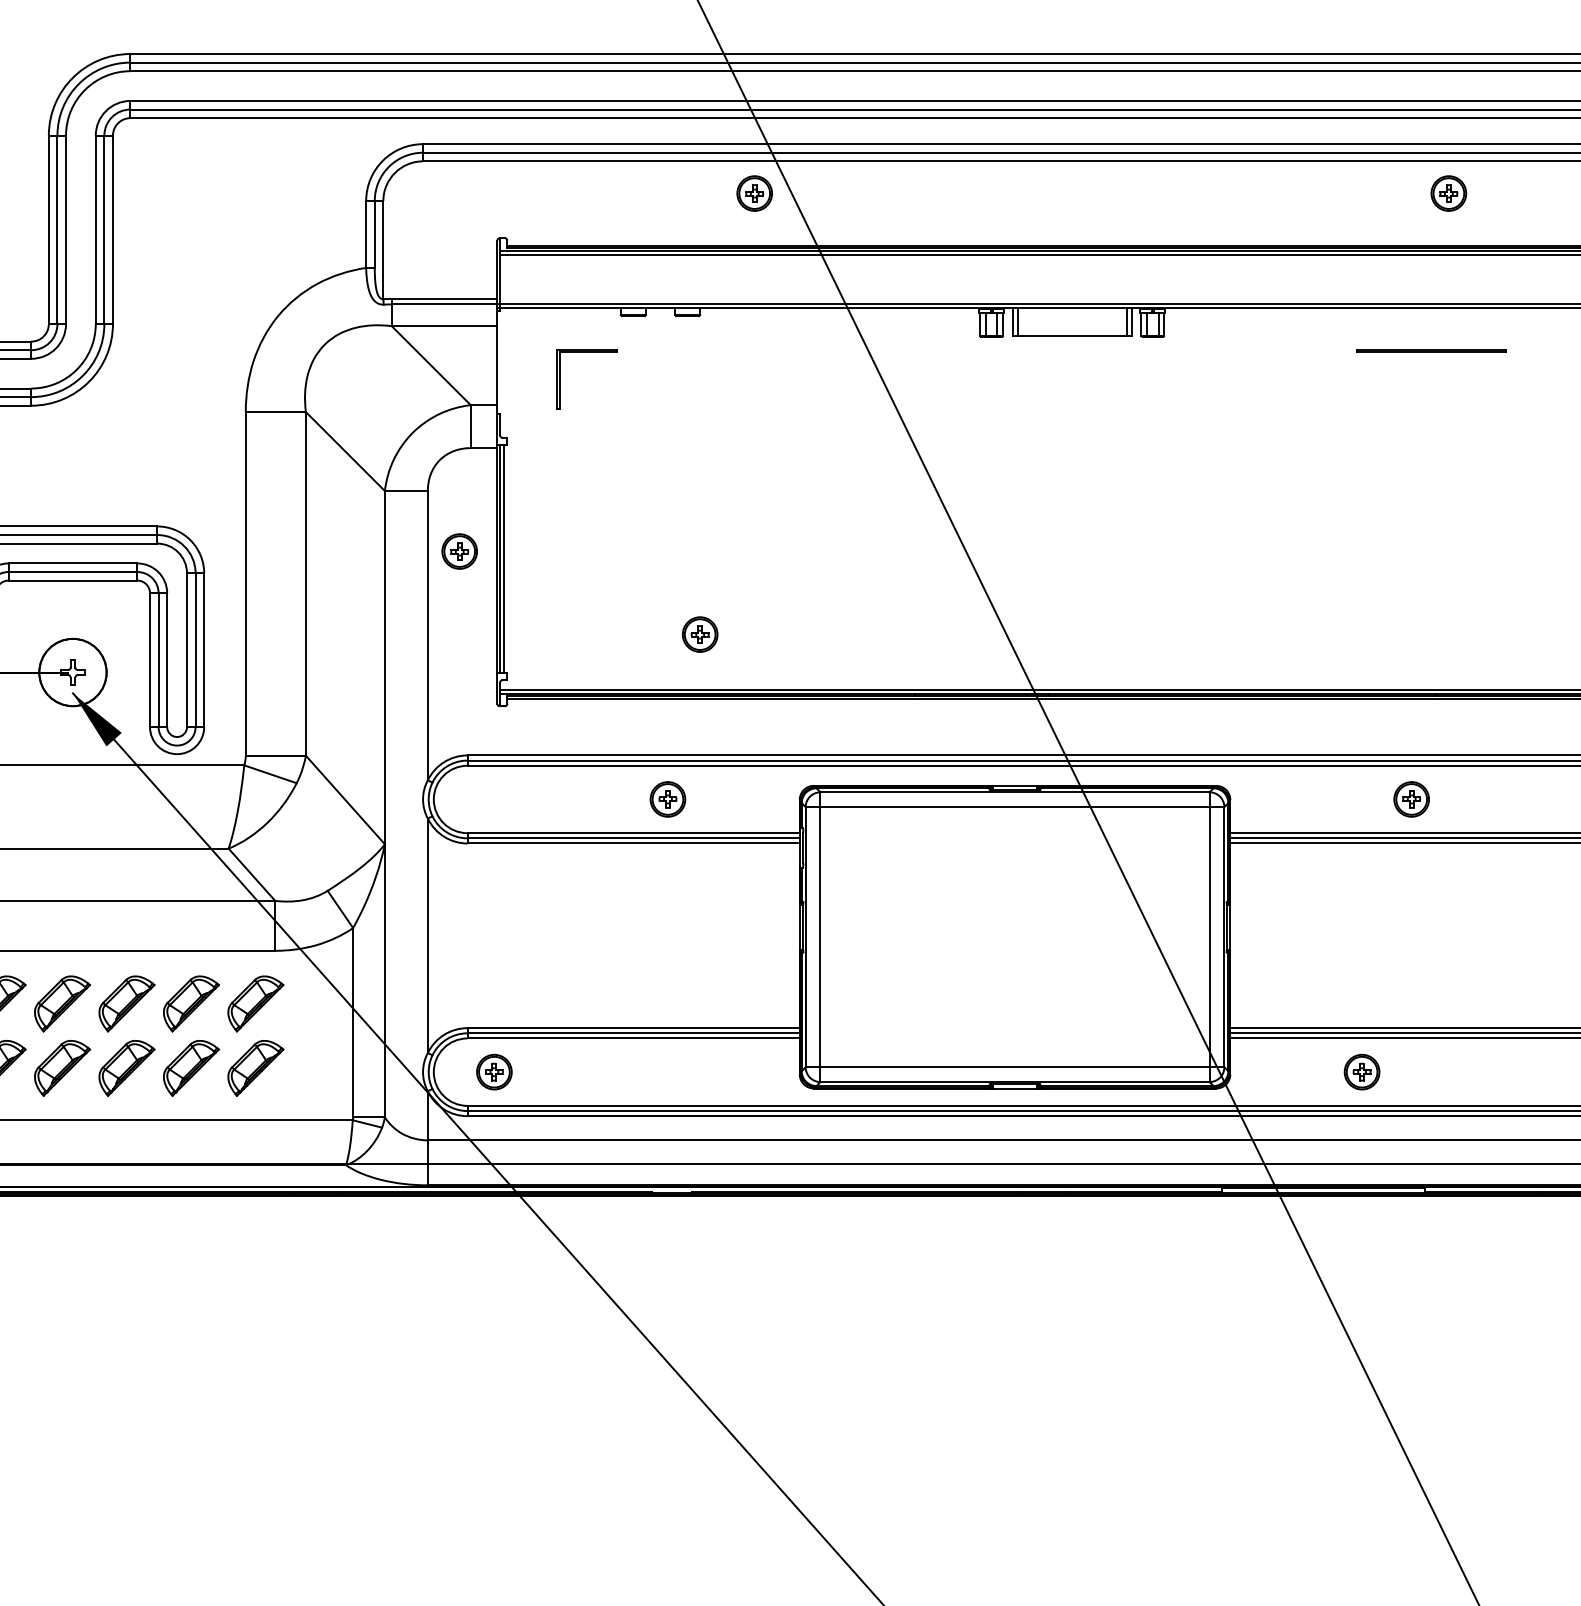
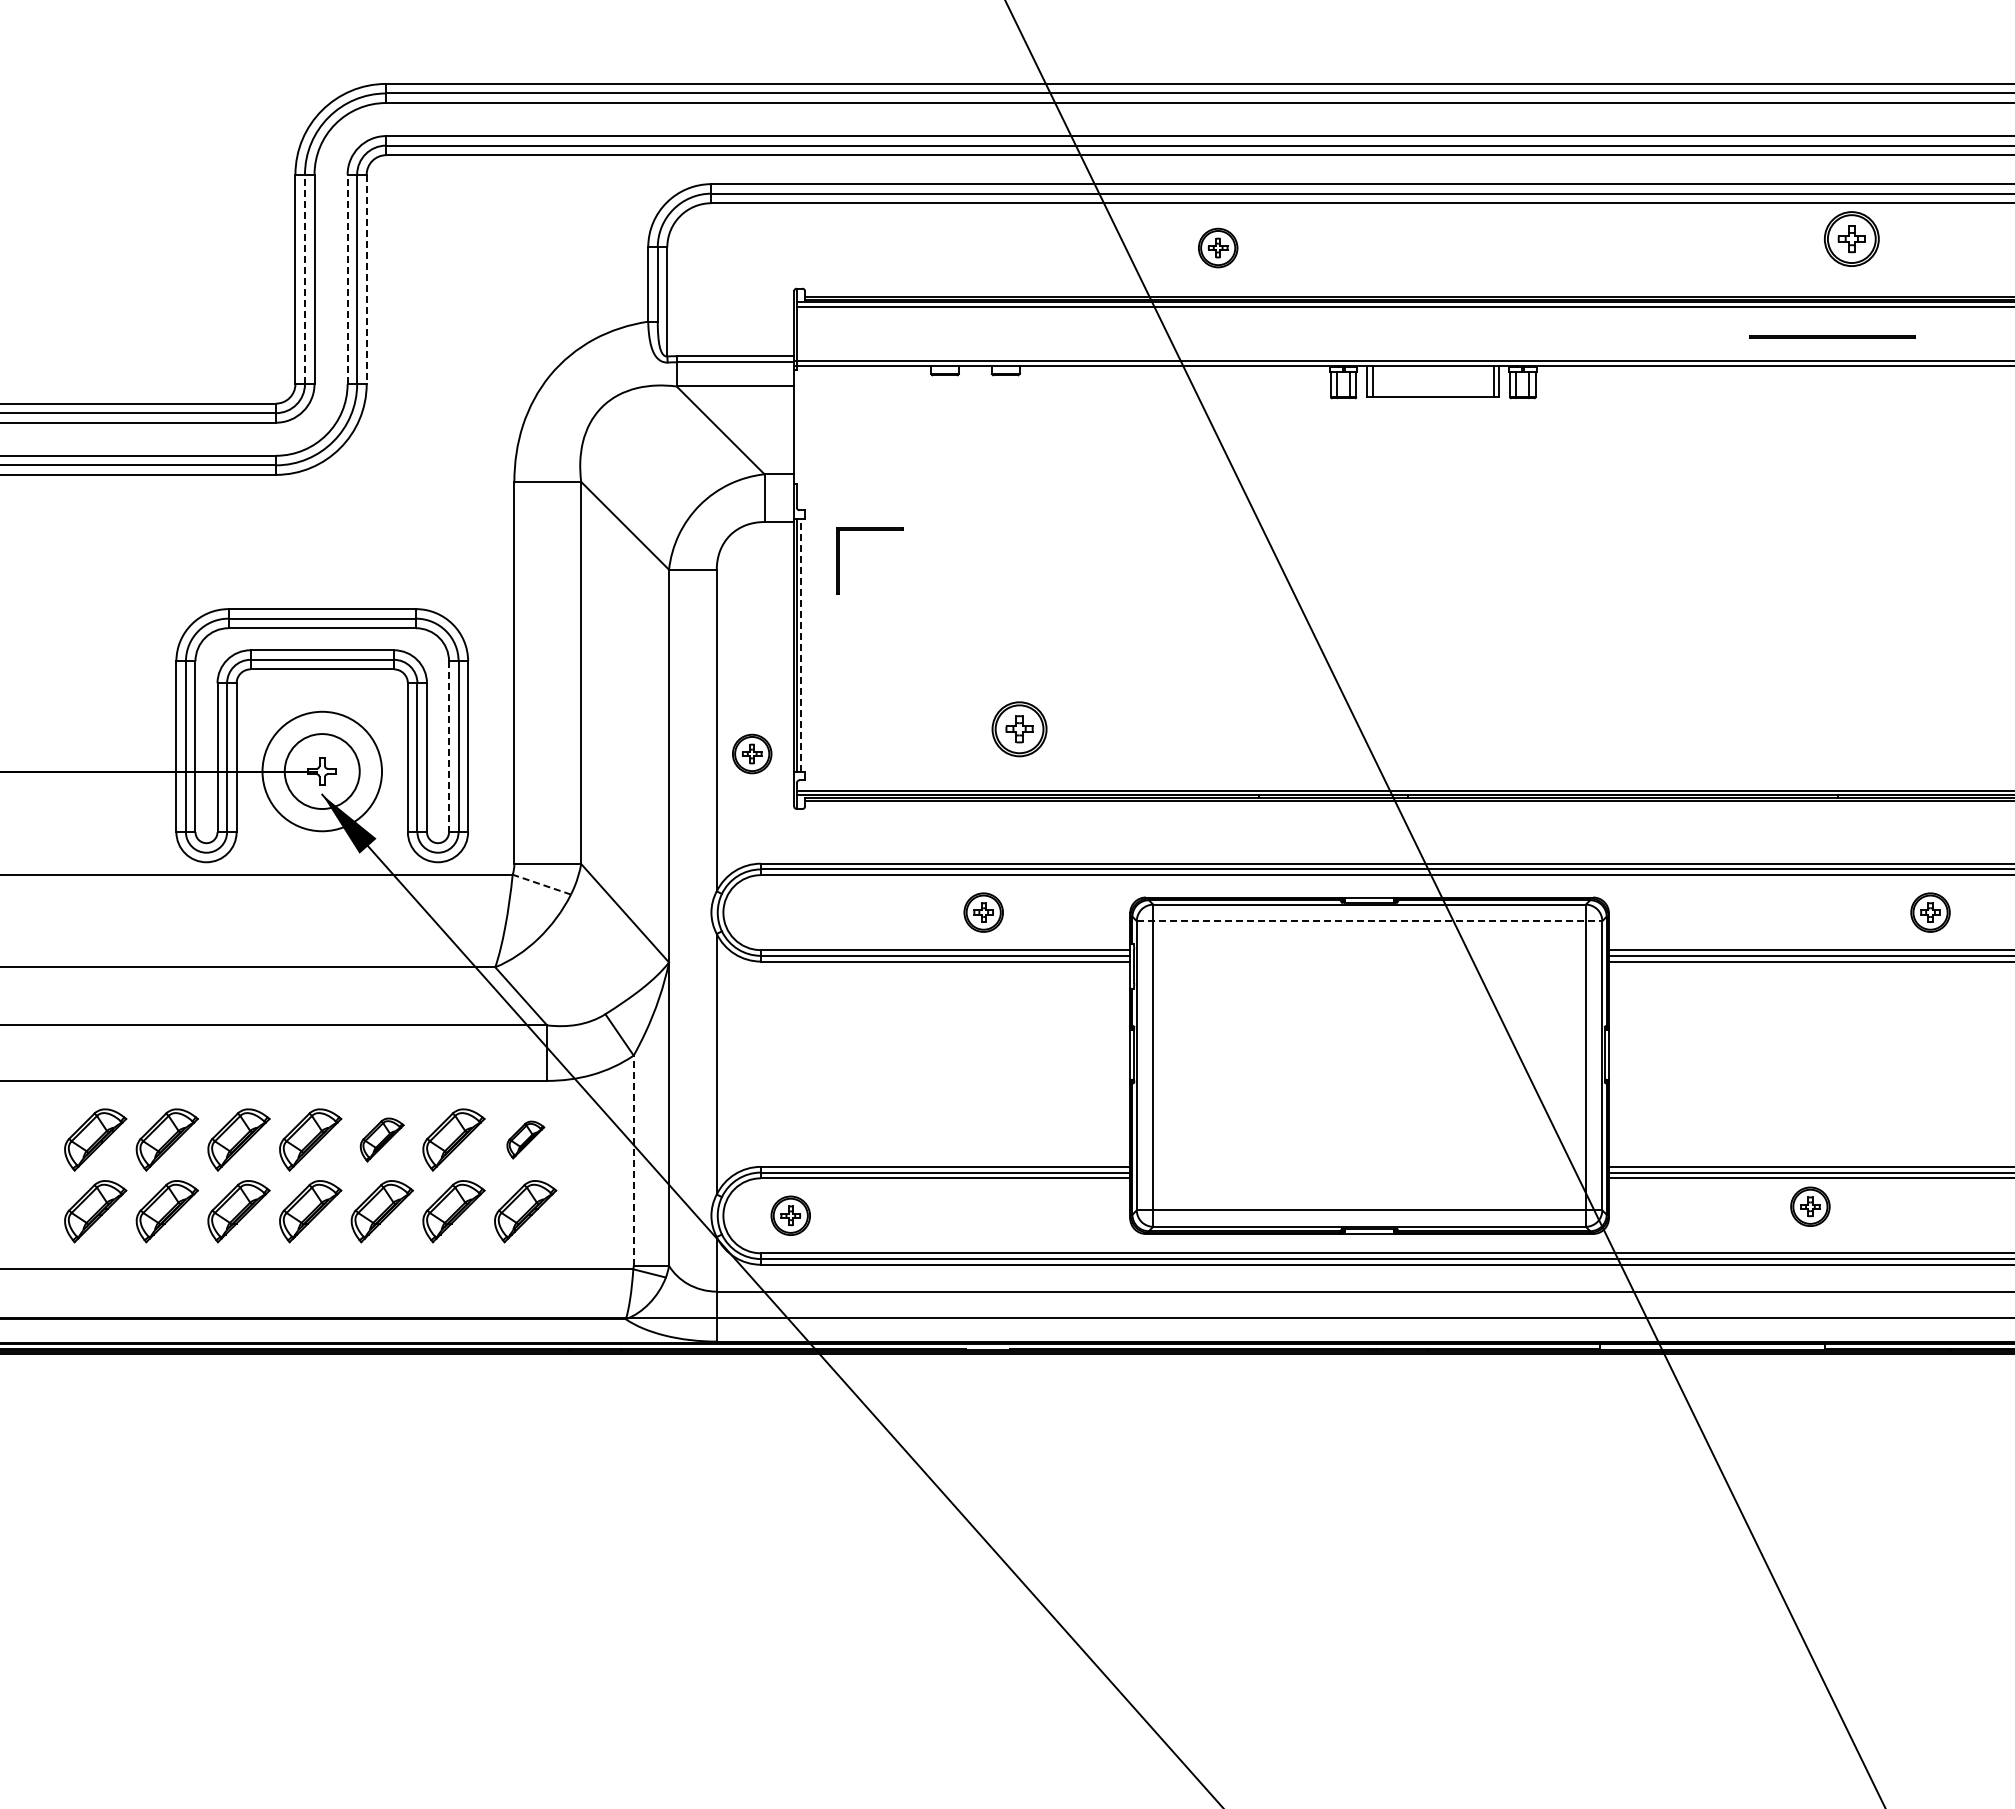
part: (755, 193) -> (1218, 247), moved
part: (1448, 193) -> (1851, 238), size x1.4
line: (57, 229) -> (305, 279), solid -> dashed
line: (95, 229) -> (347, 279), solid -> dashed
line: (112, 229) -> (366, 279), solid -> dashed
line: (1431, 350) -> (1832, 336), moved
part: (586, 352) -> (869, 530), moved
part: (459, 551) -> (752, 753), moved
line: (504, 559) -> (801, 645), solid -> dashed
part: (700, 634) -> (1019, 729), size x1.4
line: (187, 650) -> (449, 747), solid -> dashed
circle: (72, 672) -> (321, 771), size x1.6
line: (270, 774) -> (541, 884), solid -> dashed
part: (1411, 799) -> (1930, 912), moved
line: (1014, 807) -> (1369, 921), solid -> dashed
part: (126, 1003) -> (381, 1139), size x0.7
part: (255, 1003) -> (525, 1139), size x0.6
line: (352, 1022) -> (633, 1160), solid -> dashed
part: (1362, 1071) -> (1810, 1206), moved

